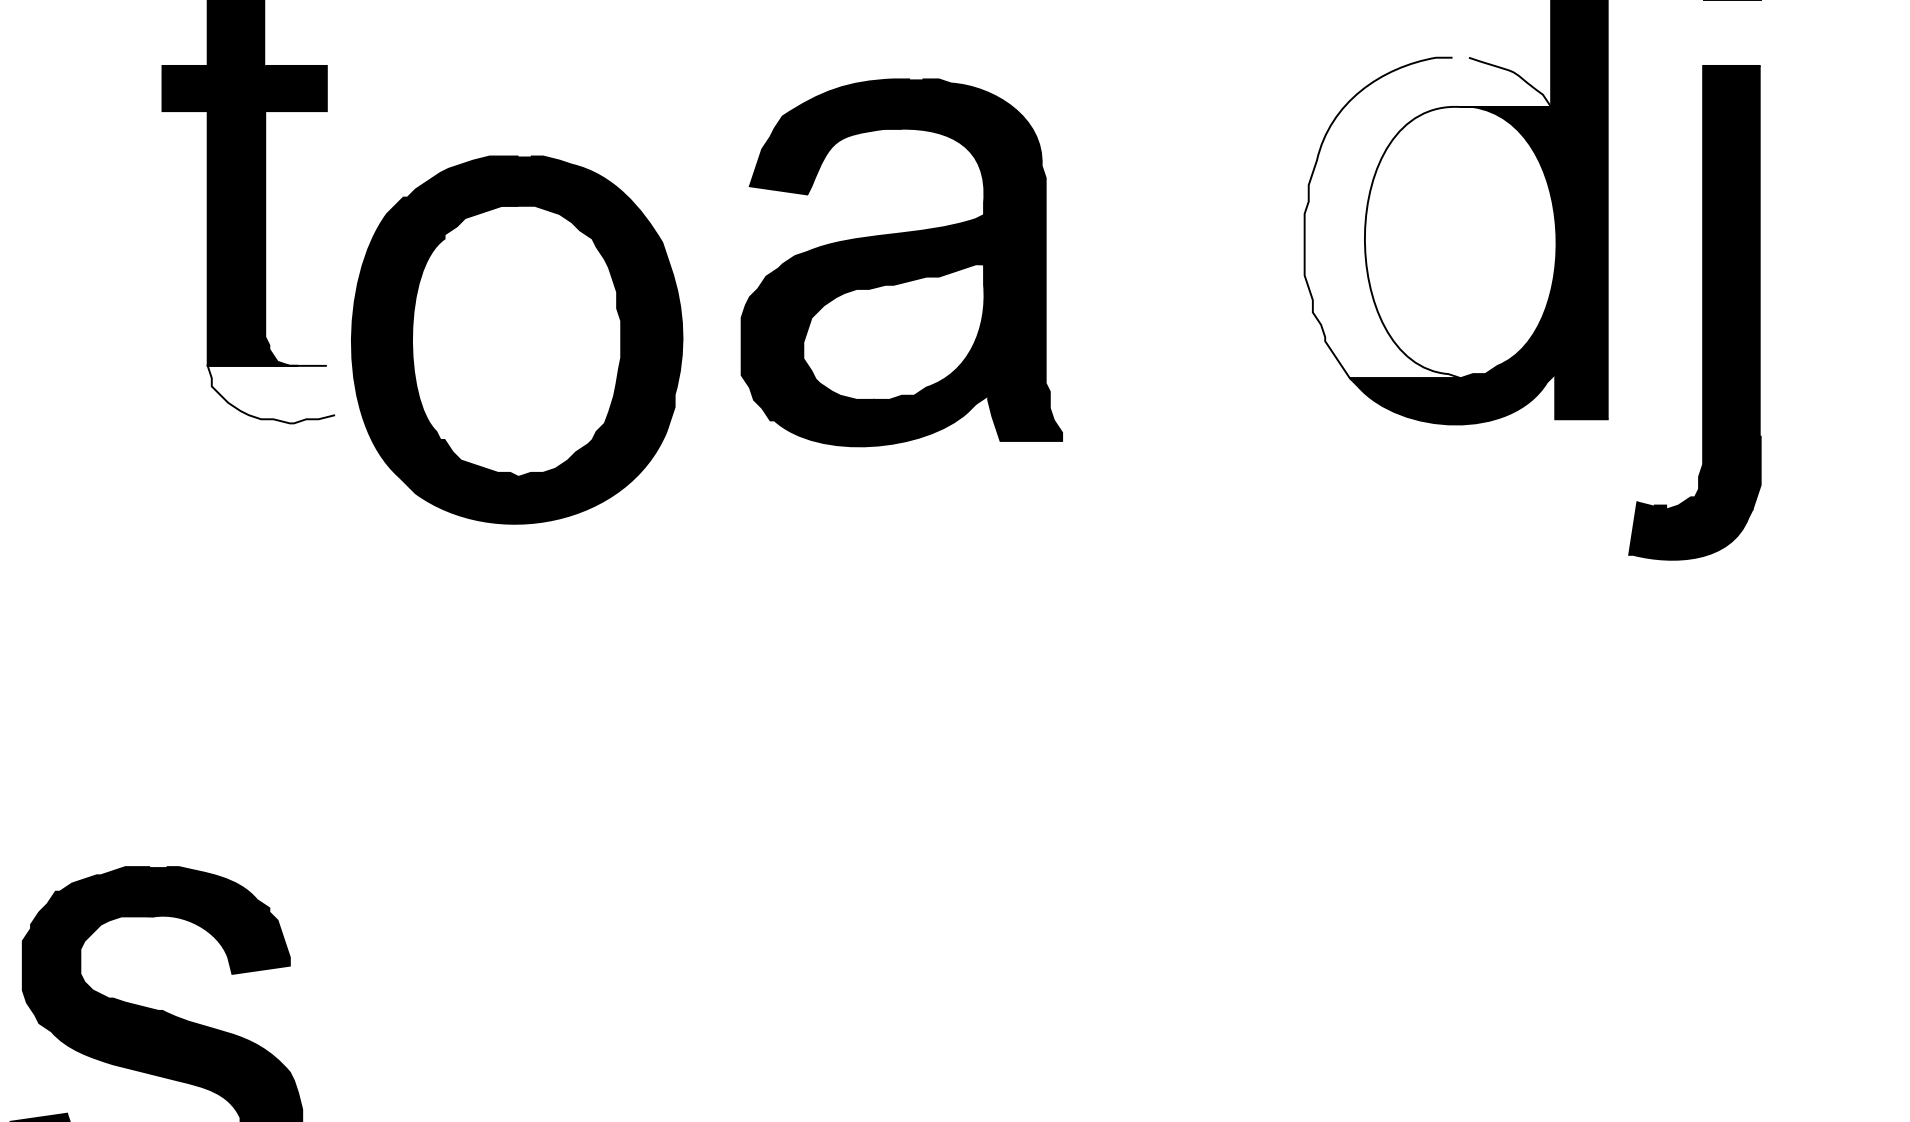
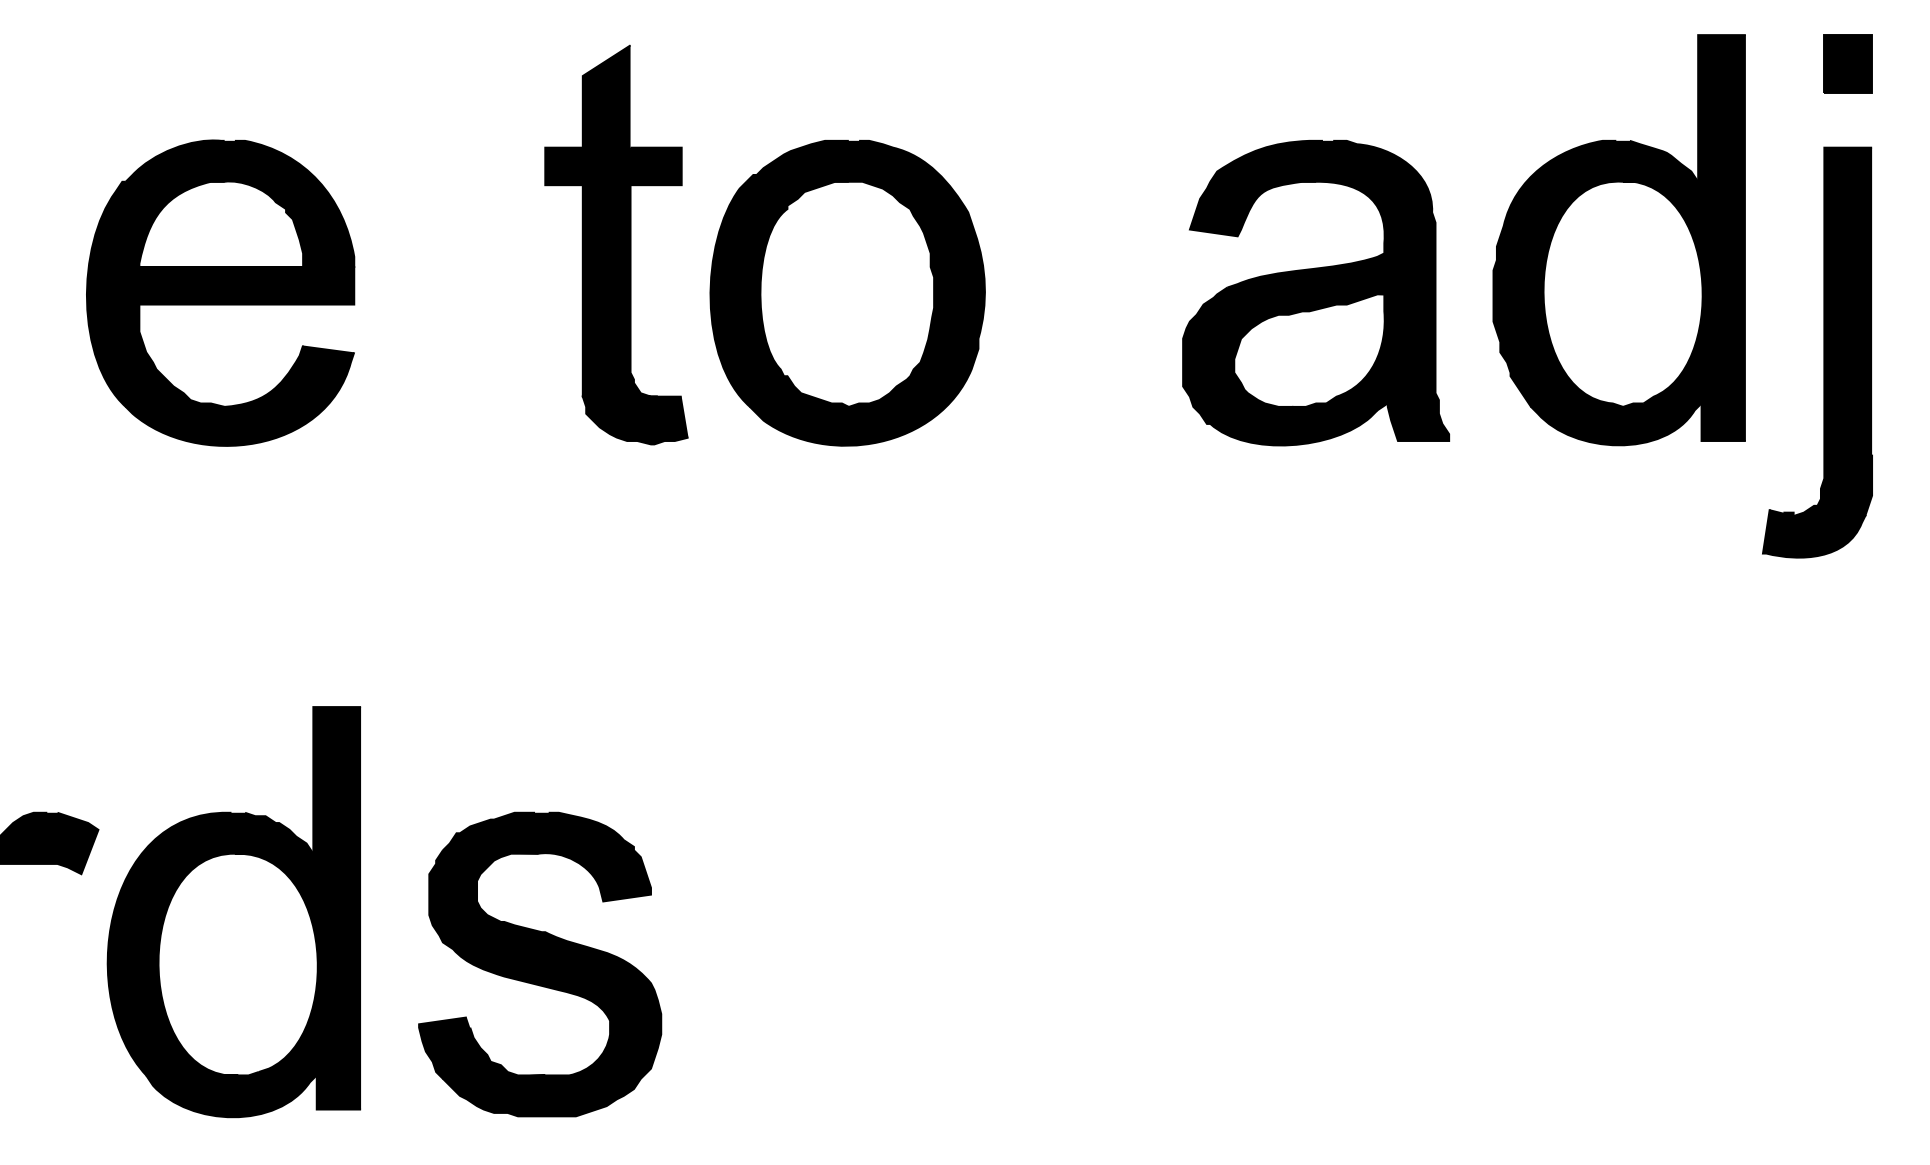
fill: (1427, 217) -> (1595, 273), added
part: (902, 263) -> (1316, 293), moved
part: (516, 340) -> (847, 293), moved
fill: (271, 394) -> (635, 420), added

